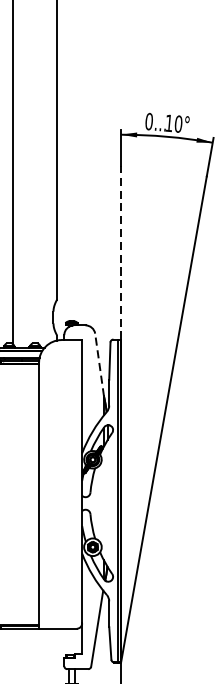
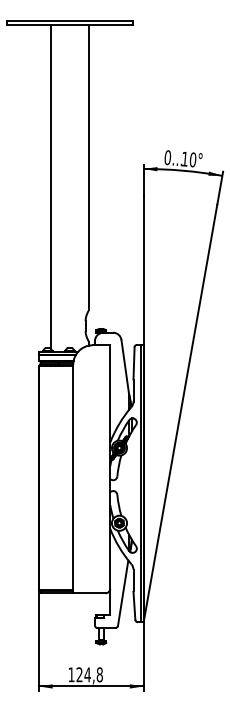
line: (120, 252) -> (143, 270), dashed -> solid
line: (99, 364) -> (125, 366), dashed -> solid

